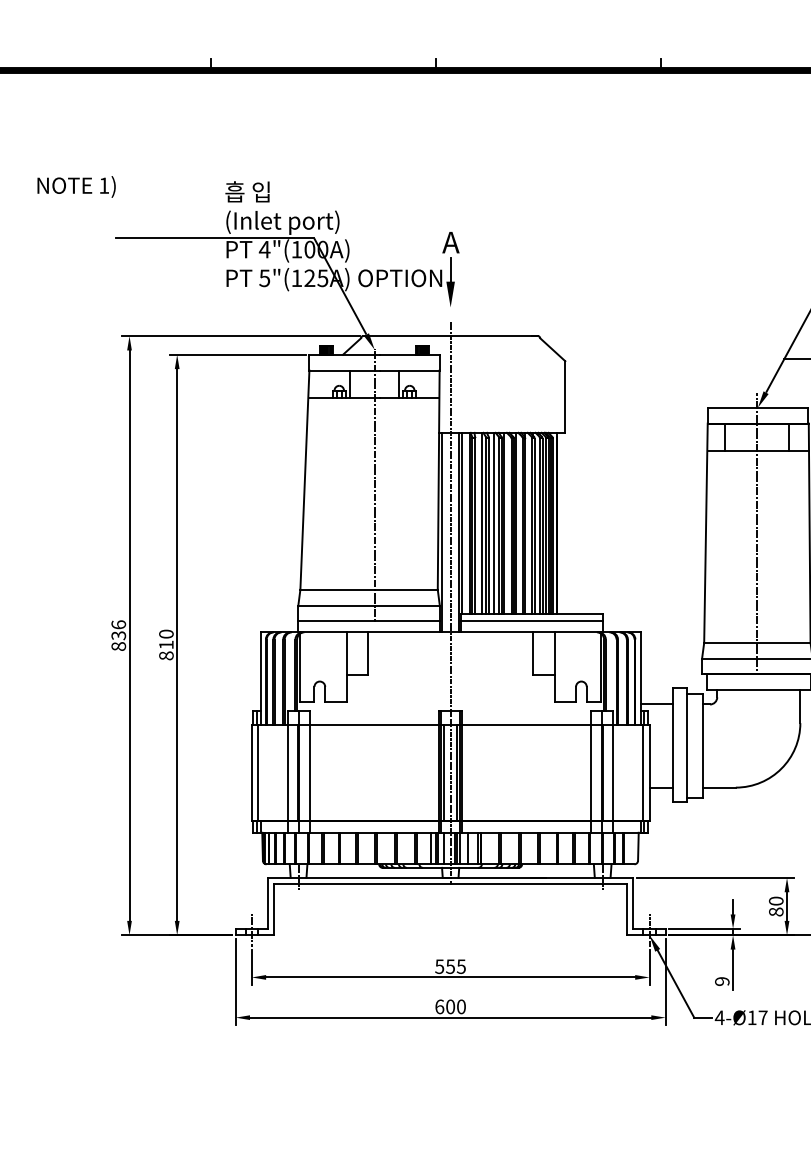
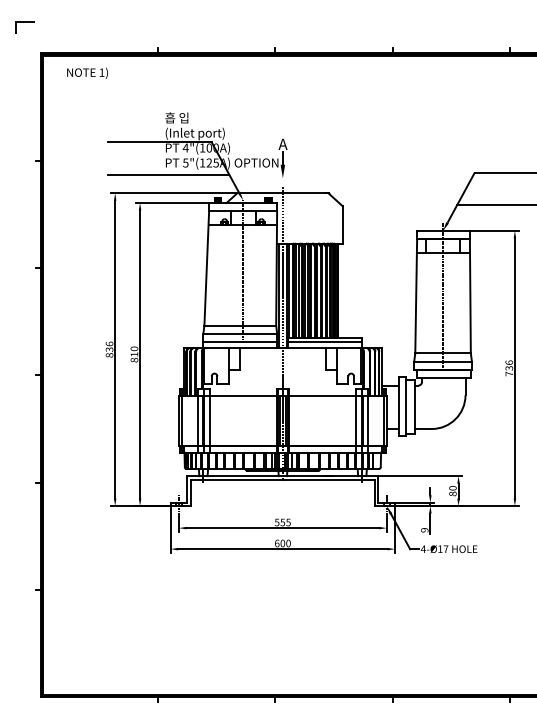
text: (76, 185) -> (87, 72), moved
line: (231, 300) -> (168, 174), added

